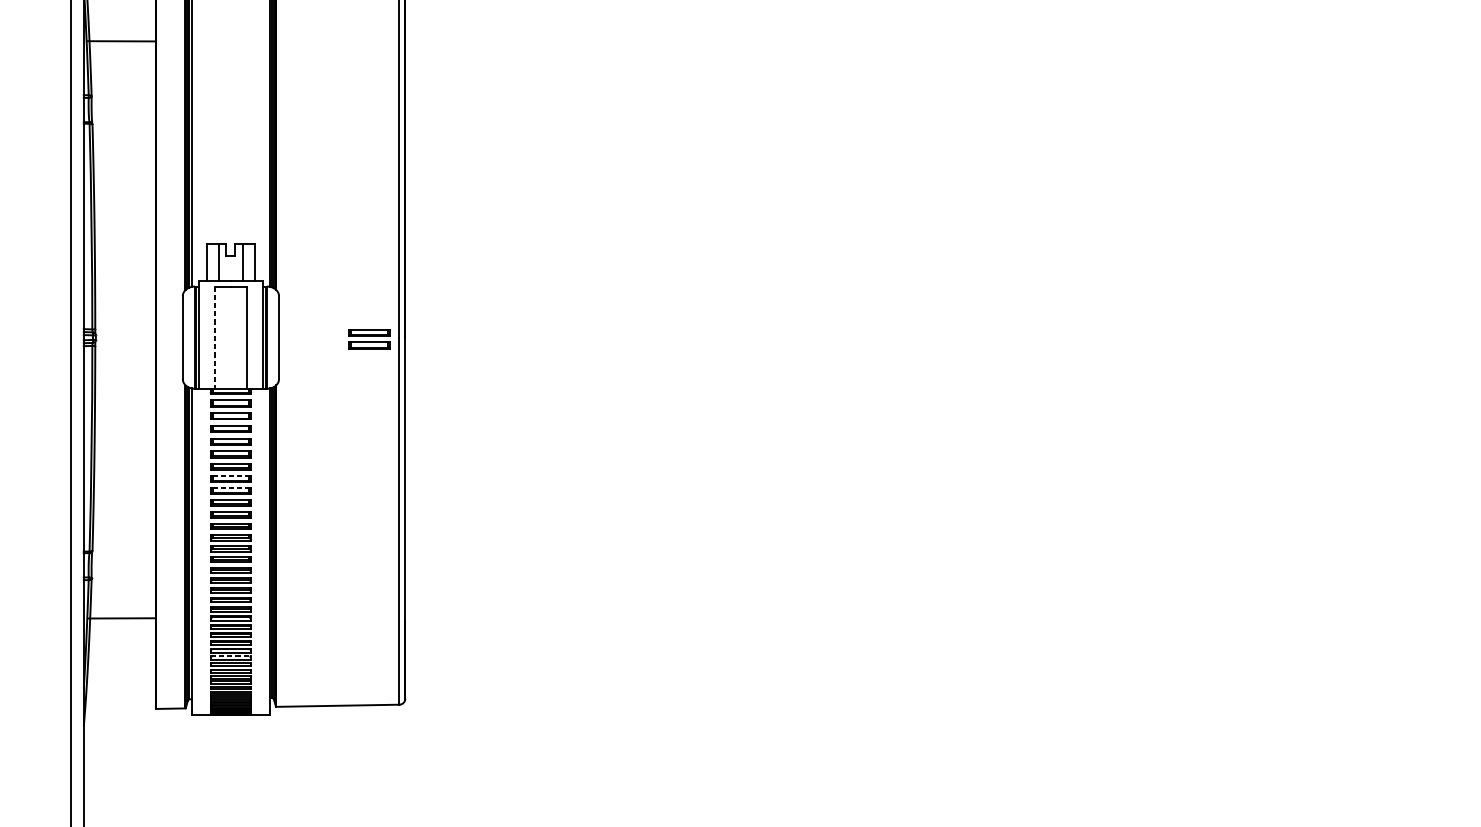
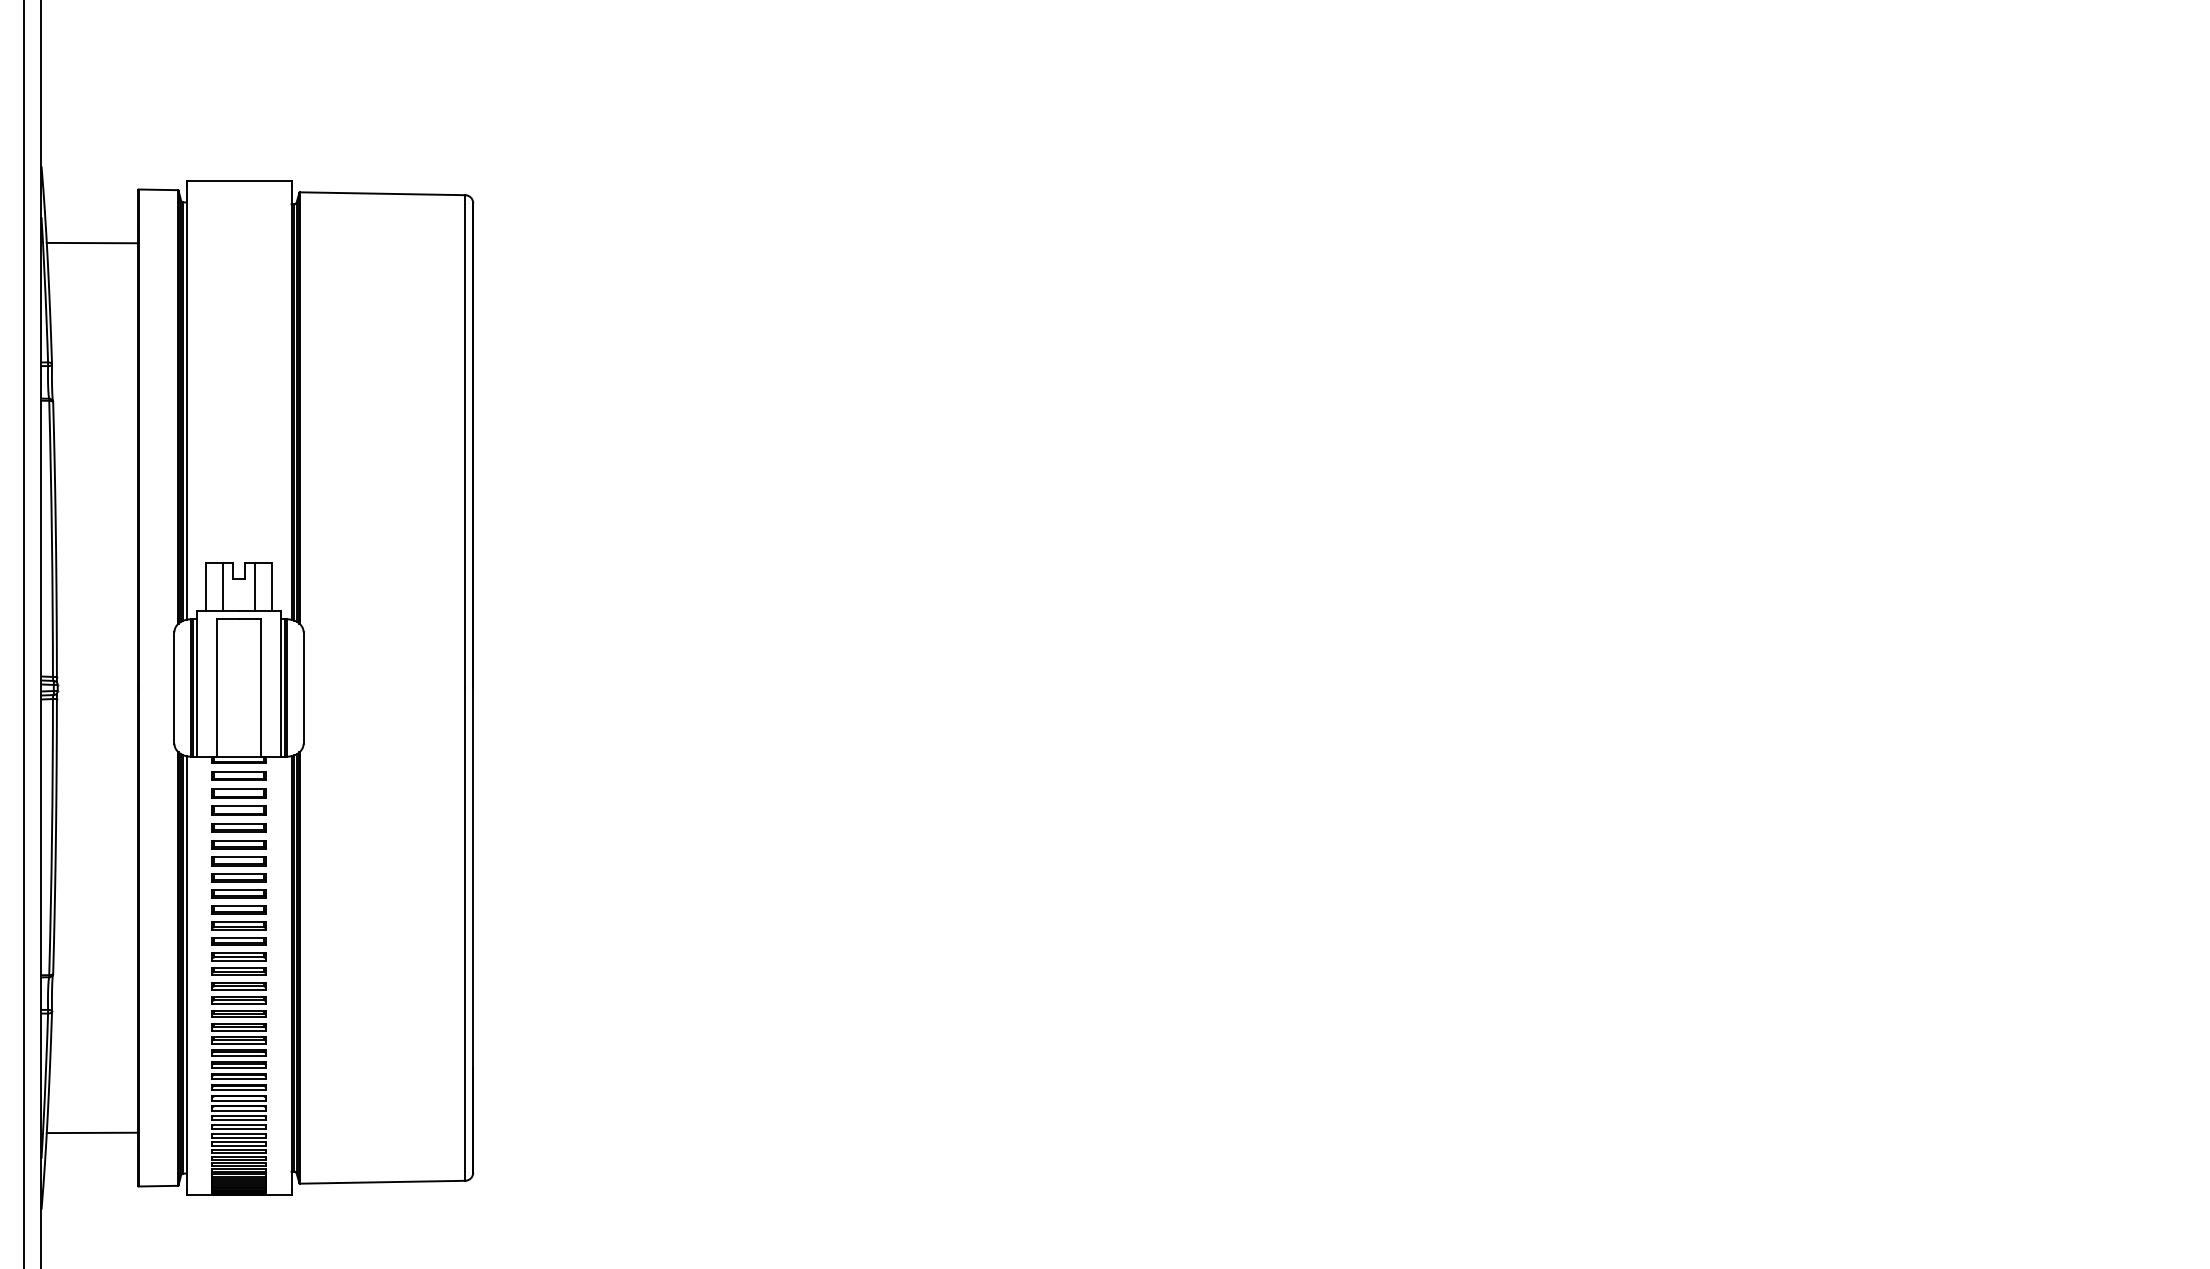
line: (121, 40) -> (92, 242), moved
line: (214, 338) -> (217, 688), dashed -> solid
part: (369, 338) -> (424, 689), removed
line: (231, 475) -> (239, 873), dashed -> solid
line: (231, 488) -> (239, 890), dashed -> solid
line: (121, 618) -> (92, 1132), moved
line: (231, 656) -> (239, 1115), dashed -> solid

